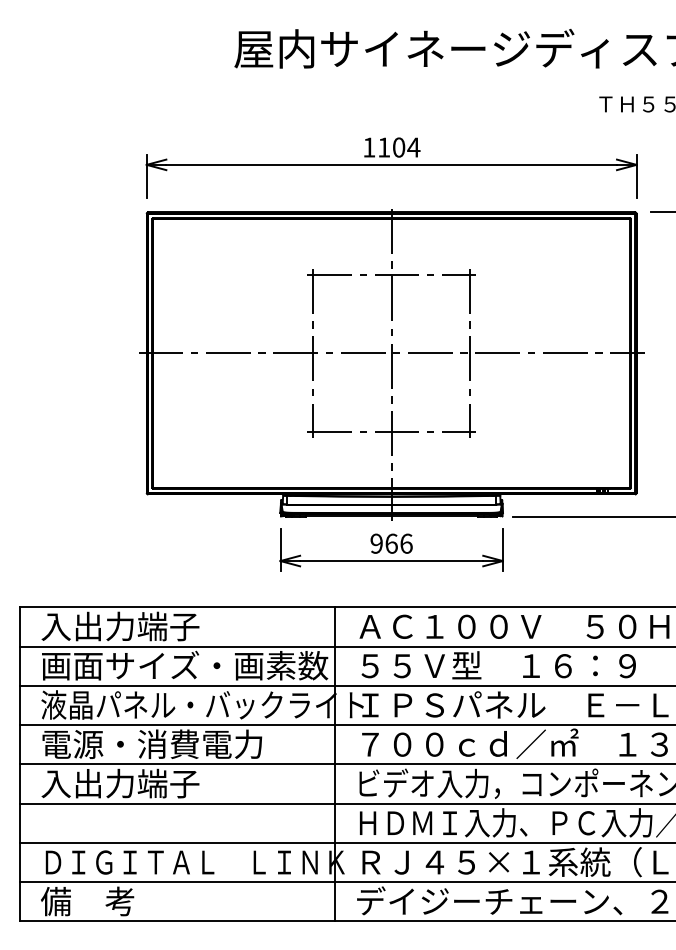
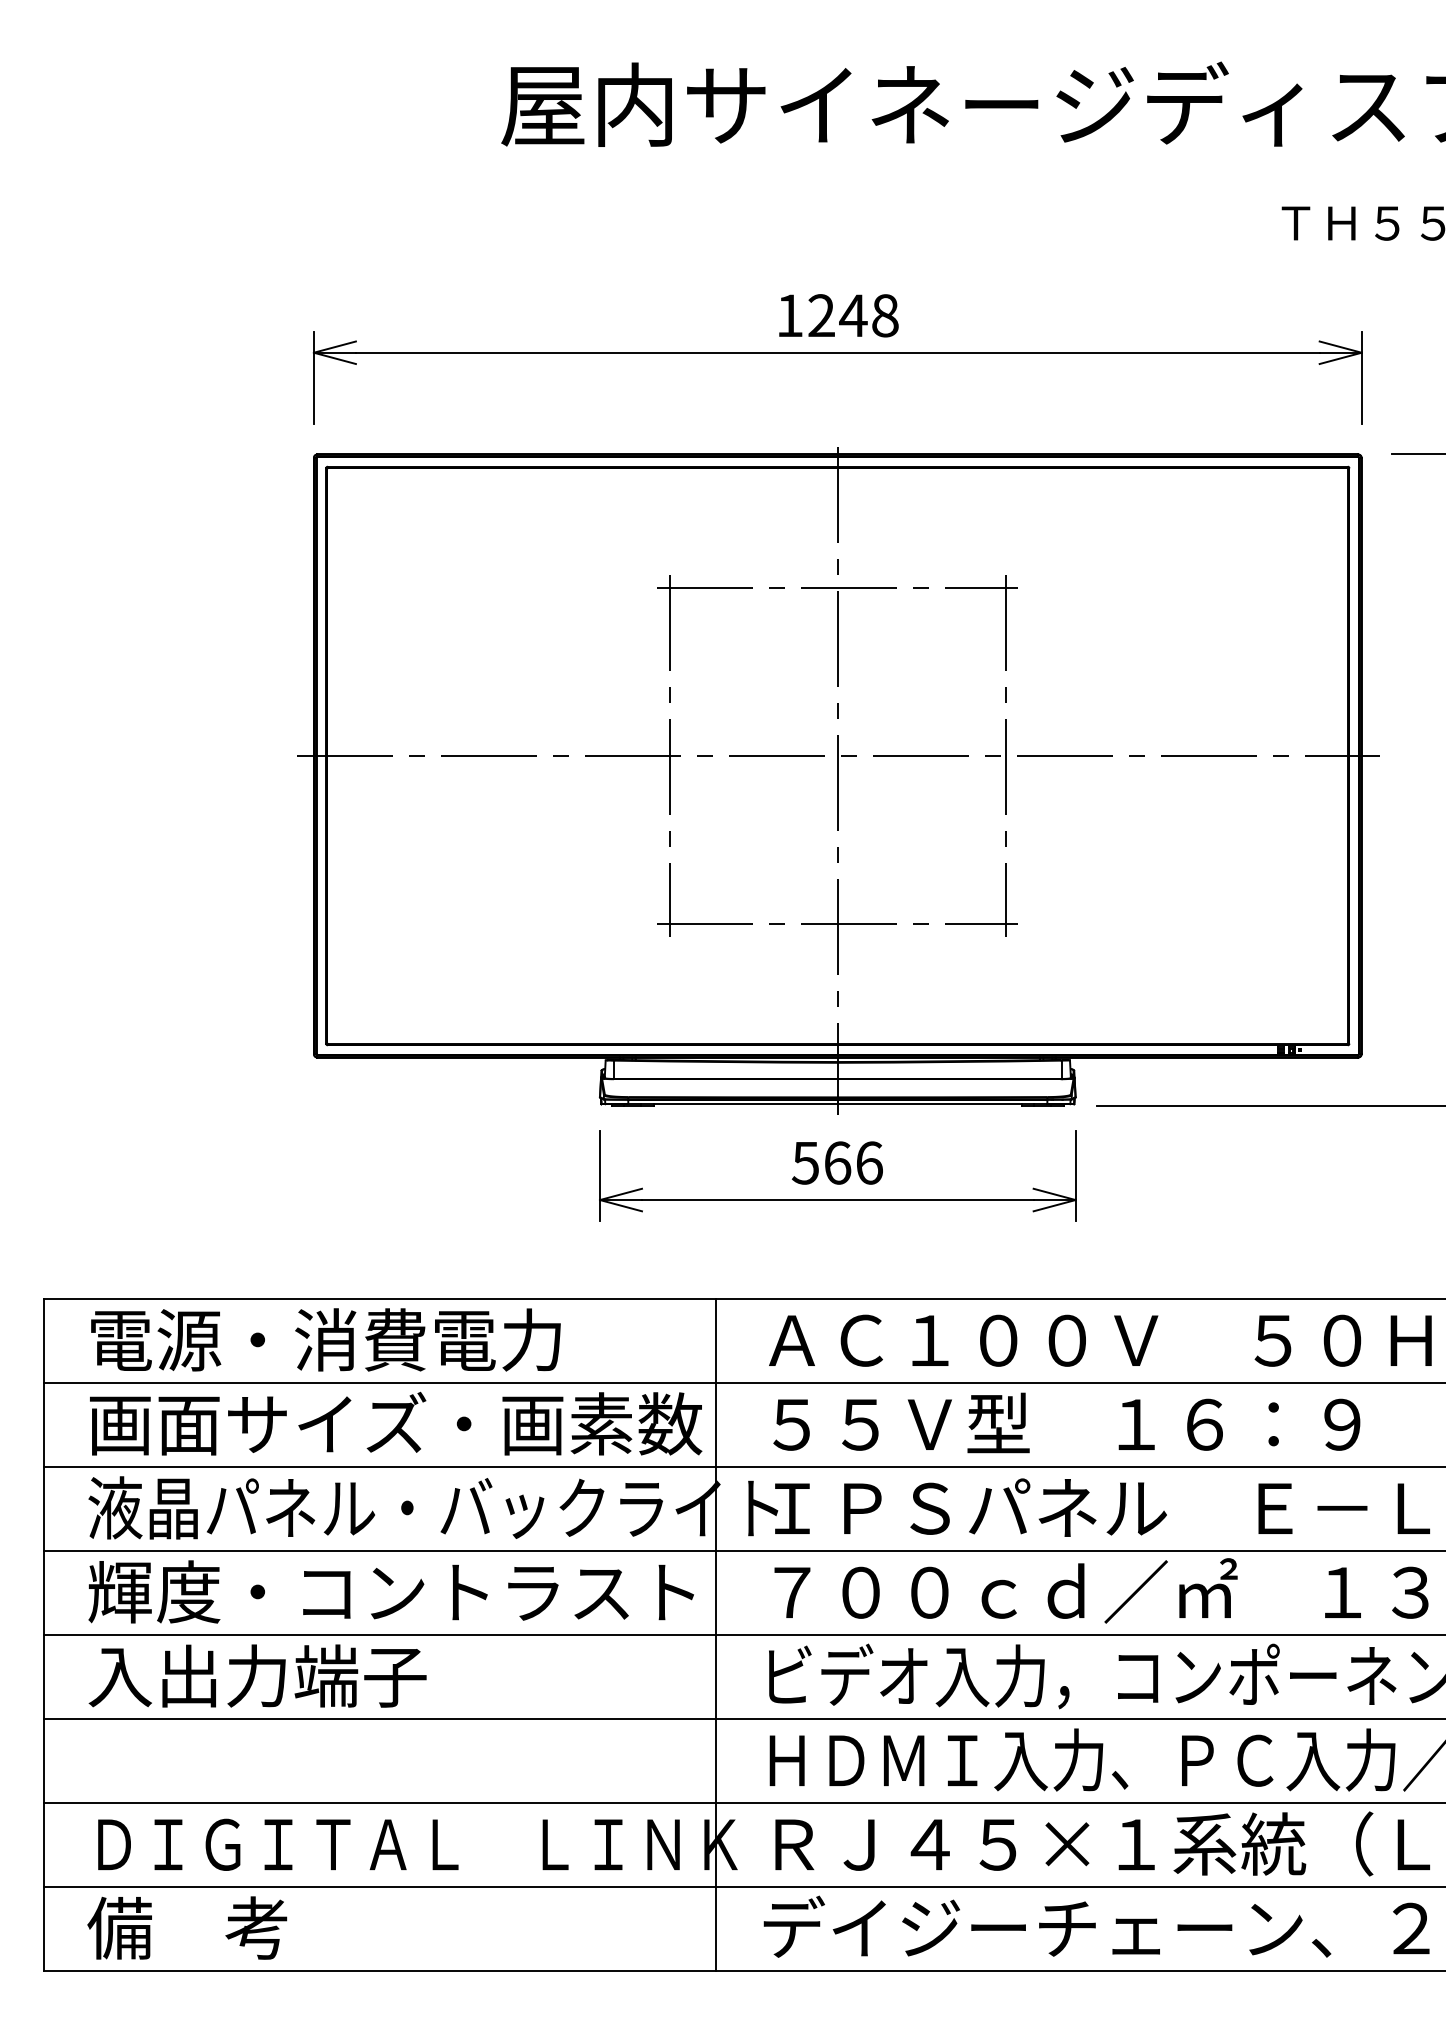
text: (399, 147) -> (854, 315), 1104 -> 1248
text: (376, 543) -> (805, 1162), 966 -> 566
text: (151, 626) -> (324, 1340), 入出力端子 -> 電源・消費電力
text: (182, 743) -> (390, 1590), 電源・消費電力 -> 輝度・コントラスト

